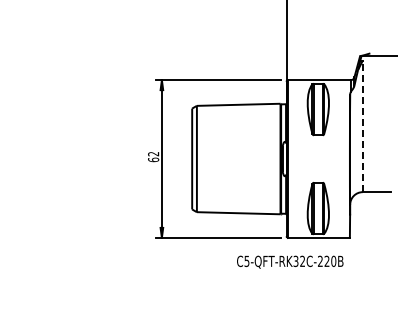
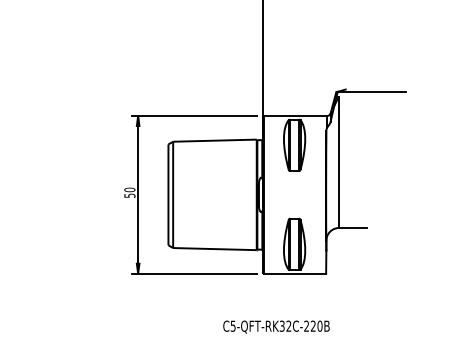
line: (363, 126) -> (339, 162), dashed -> solid
text: (153, 156) -> (129, 192), 62 -> 50
text: (290, 261) -> (276, 326), moved

